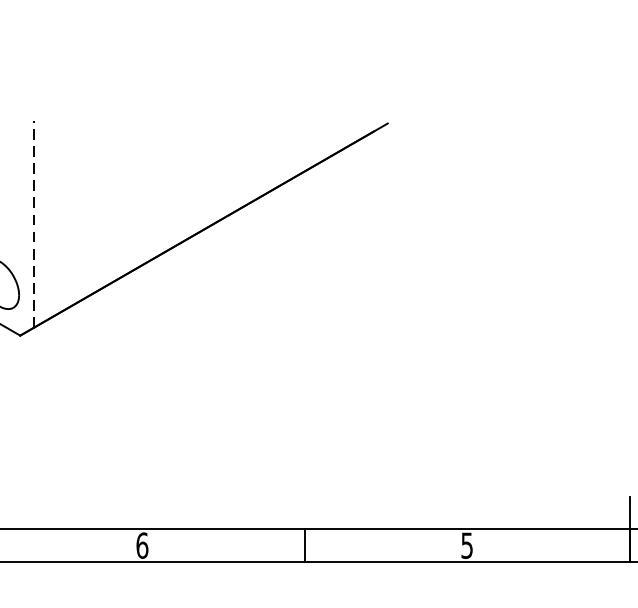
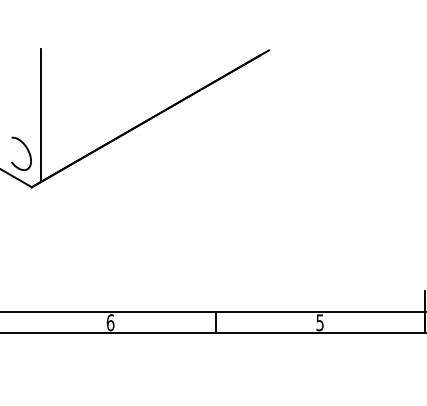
line: (33, 224) -> (40, 115), dashed -> solid

